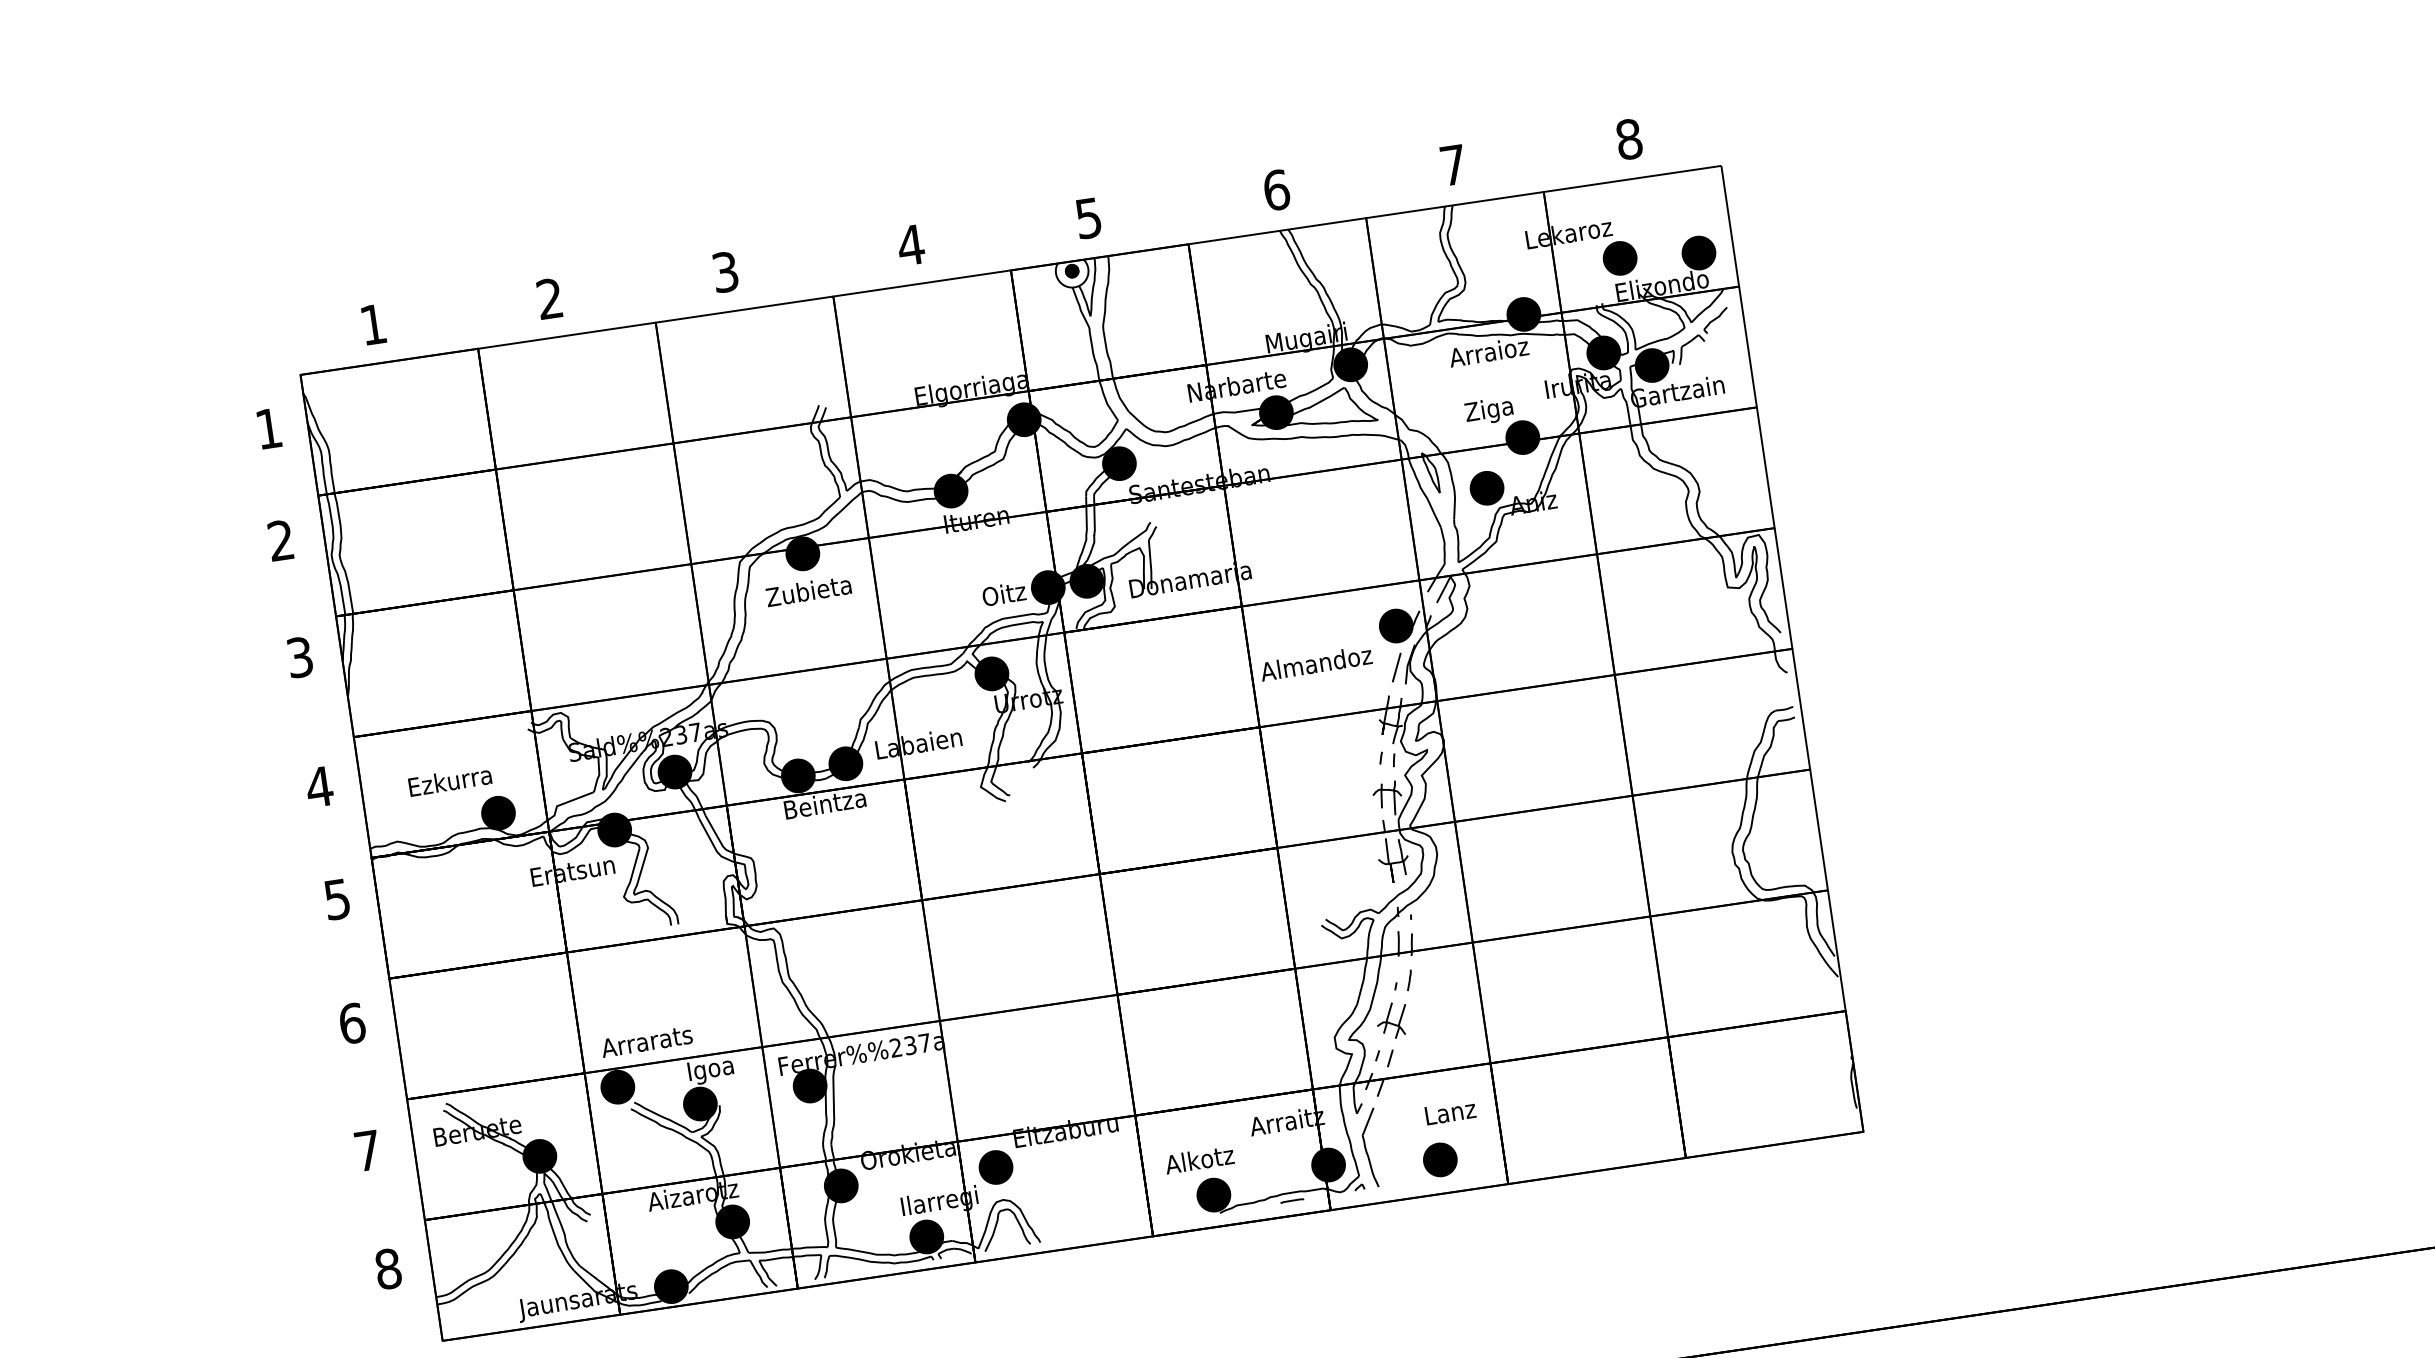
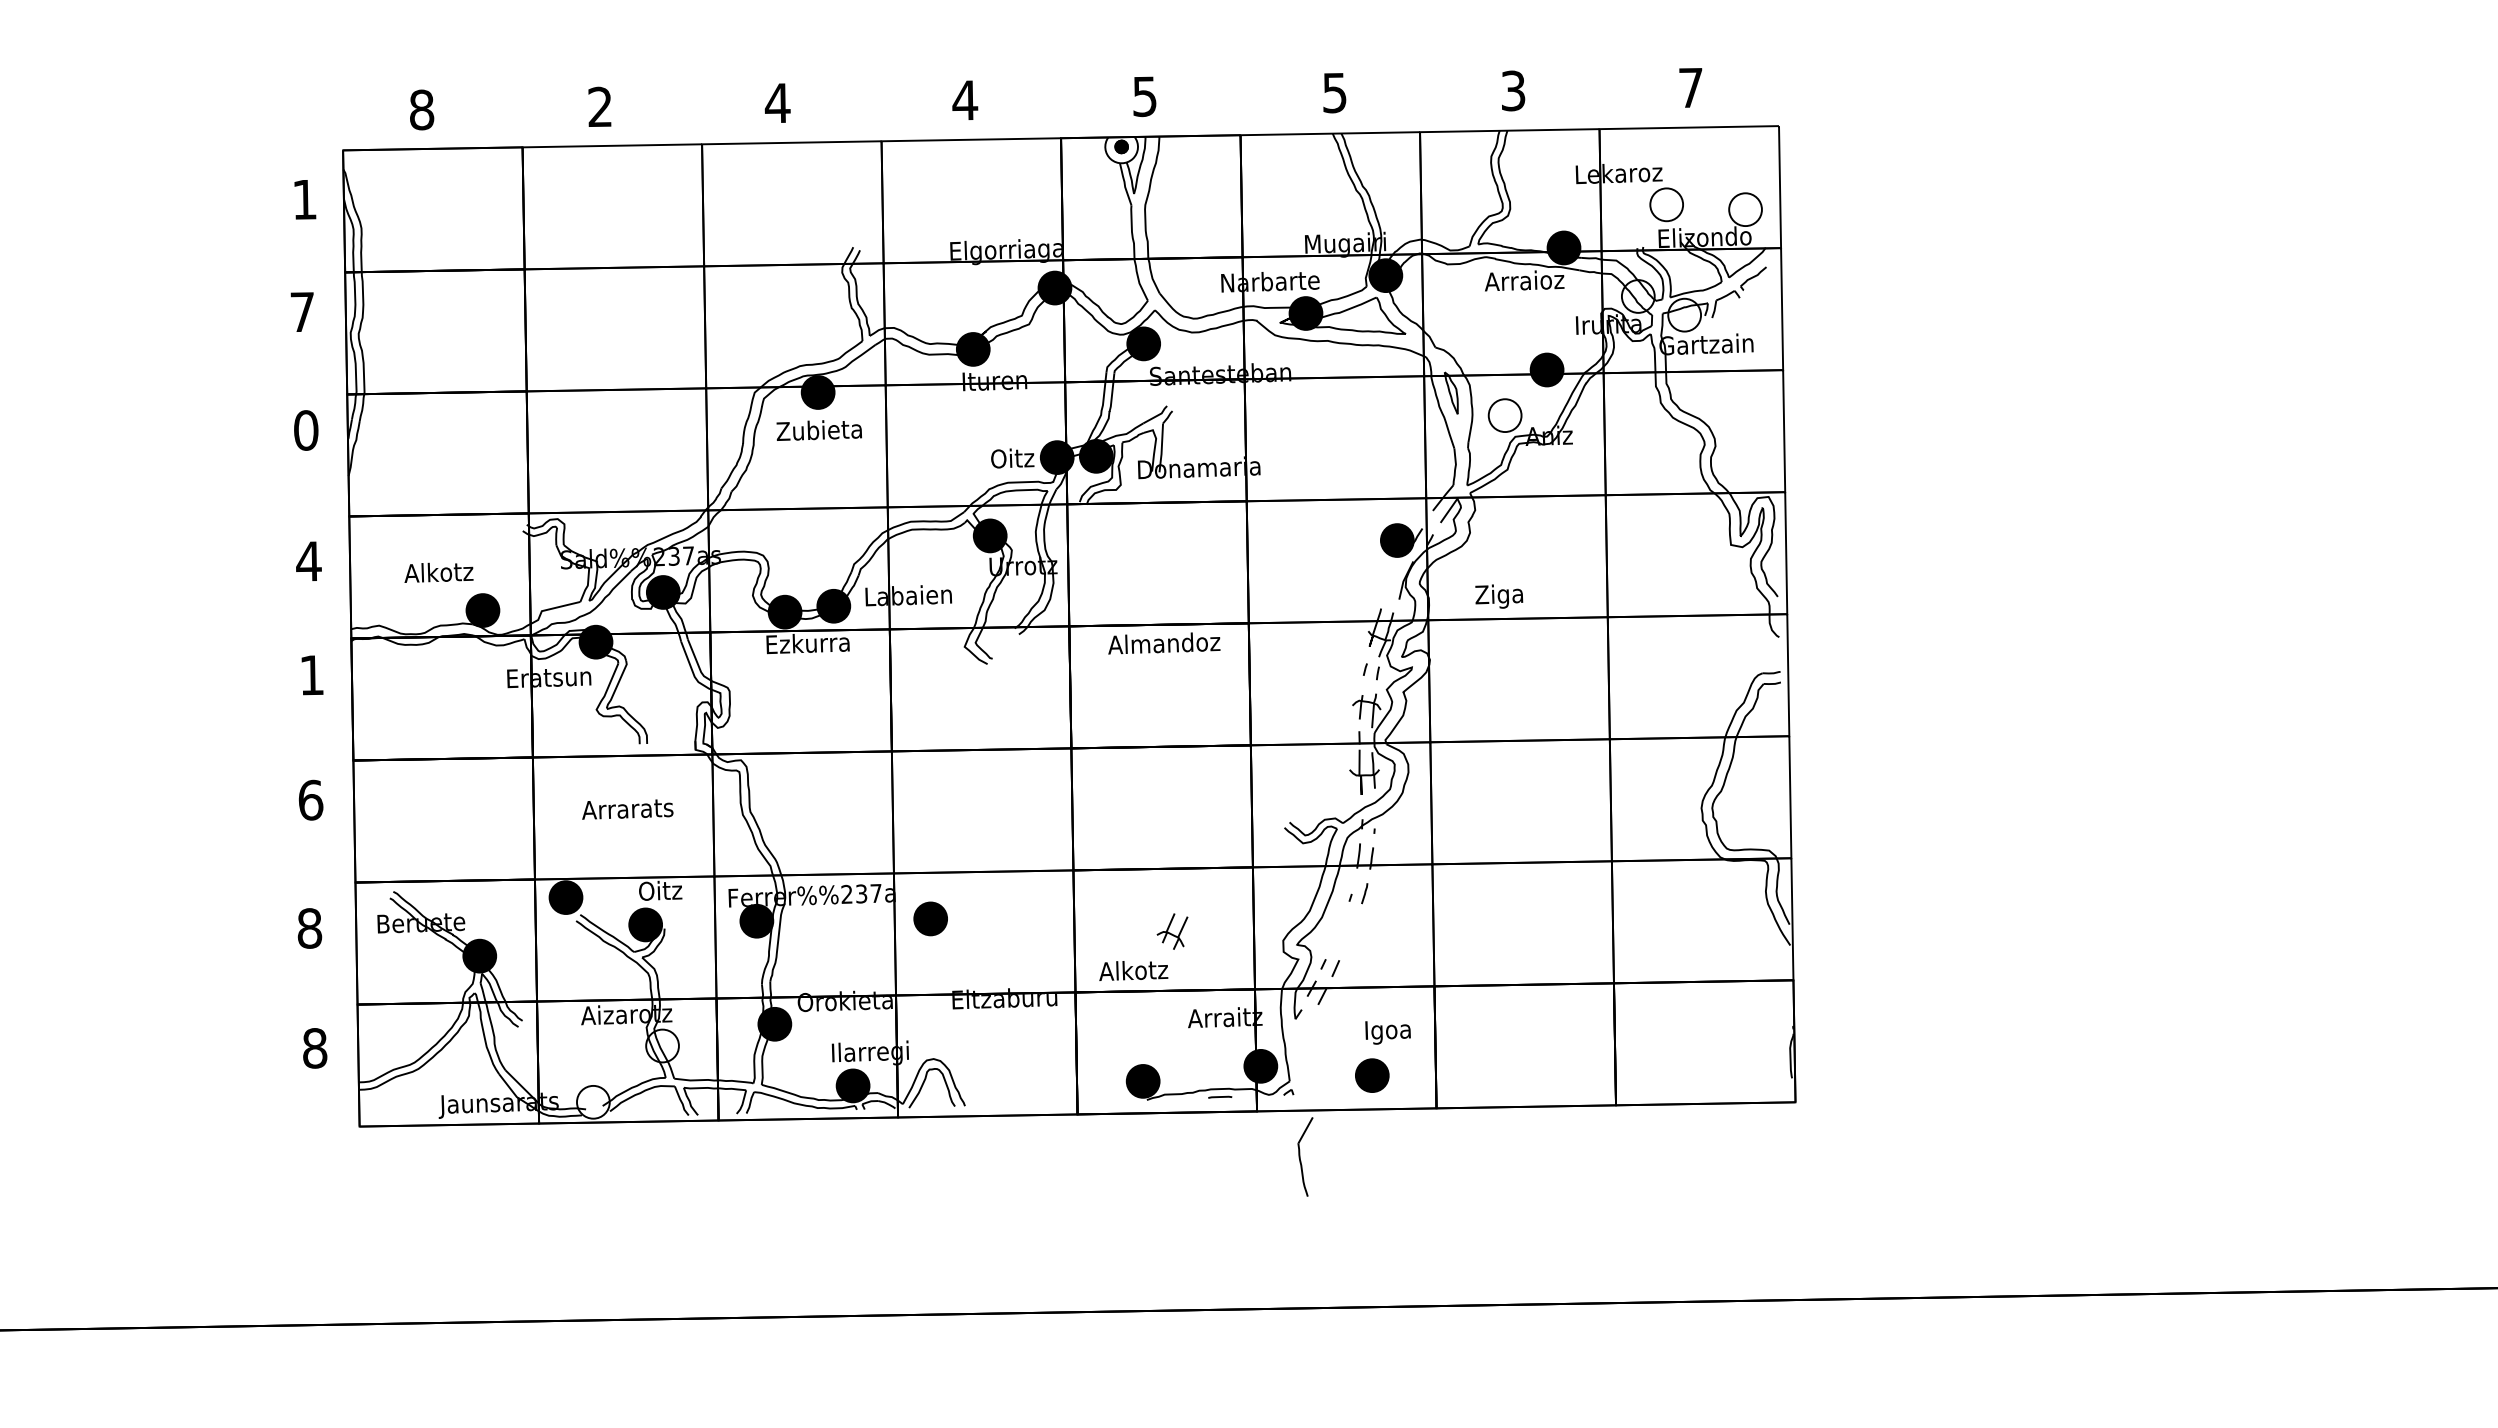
text: (1629, 138) -> (1691, 87), 8 -> 7
text: (1453, 164) -> (1513, 90), 7 -> 3
text: (1276, 189) -> (1334, 92), 6 -> 5
fill: (1698, 252) -> (1745, 209), removed
fill: (1619, 258) -> (1666, 204), removed
text: (725, 271) -> (777, 102), 3 -> 4
text: (374, 324) -> (422, 109), 1 -> 8
fill: (1602, 353) -> (1637, 296), removed
fill: (1651, 364) -> (1684, 314), removed
text: (1489, 411) -> (1499, 596), moved
fill: (1486, 488) -> (1504, 415), removed
text: (280, 540) -> (301, 311), 2 -> 7
text: (300, 657) -> (306, 430), 3 -> 0
text: (1316, 663) -> (1164, 643), moved
line: (1396, 667) -> (1392, 581), removed
text: (449, 781) -> (438, 572), Ezkurra -> Alkotz
text: (824, 804) -> (807, 643), Beintza -> Ezkurra
text: (336, 899) -> (311, 675), 5 -> 1
part: (1392, 1020) -> (1172, 931), moved
text: (646, 1041) -> (627, 809), moved
text: (710, 1069) -> (660, 892), Igoa -> Oitz
text: (1450, 1115) -> (1388, 1032), Lanz -> Igoa
part: (1371, 1147) -> (1305, 1156), moved
text: (367, 1150) -> (309, 928), 7 -> 8
text: (1199, 1159) -> (1133, 970), moved
part: (995, 1167) -> (930, 918), moved
fill: (732, 1221) -> (662, 1045), removed
fill: (670, 1285) -> (592, 1101), removed

